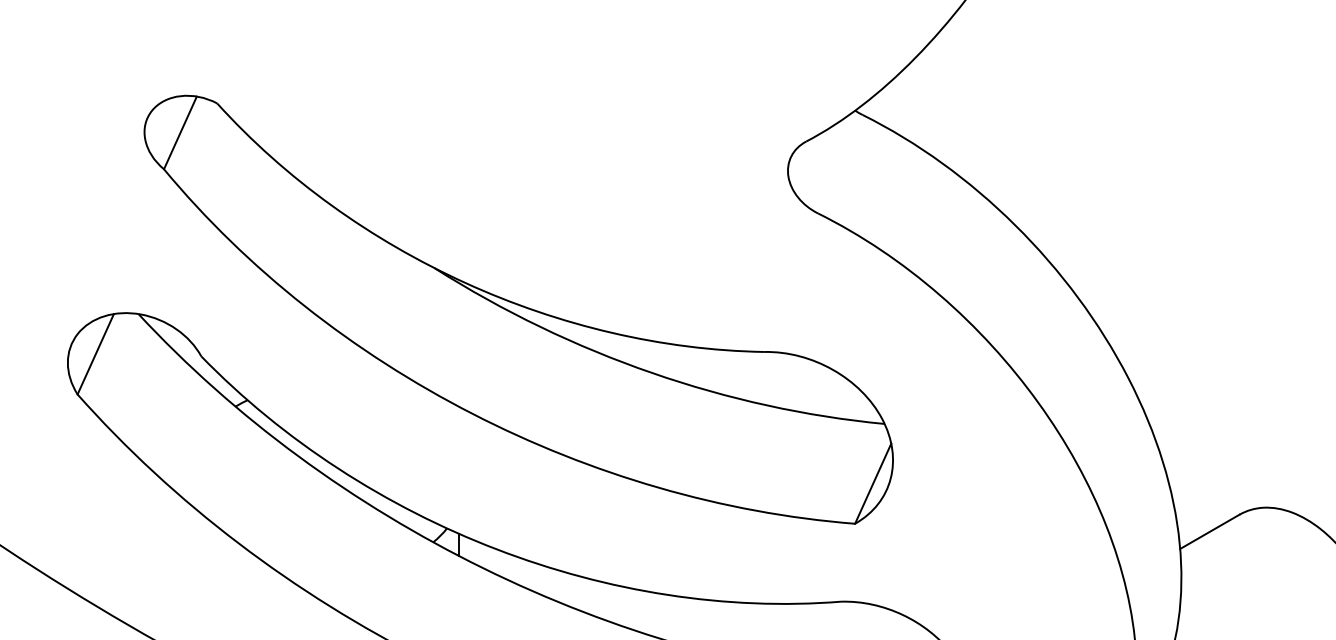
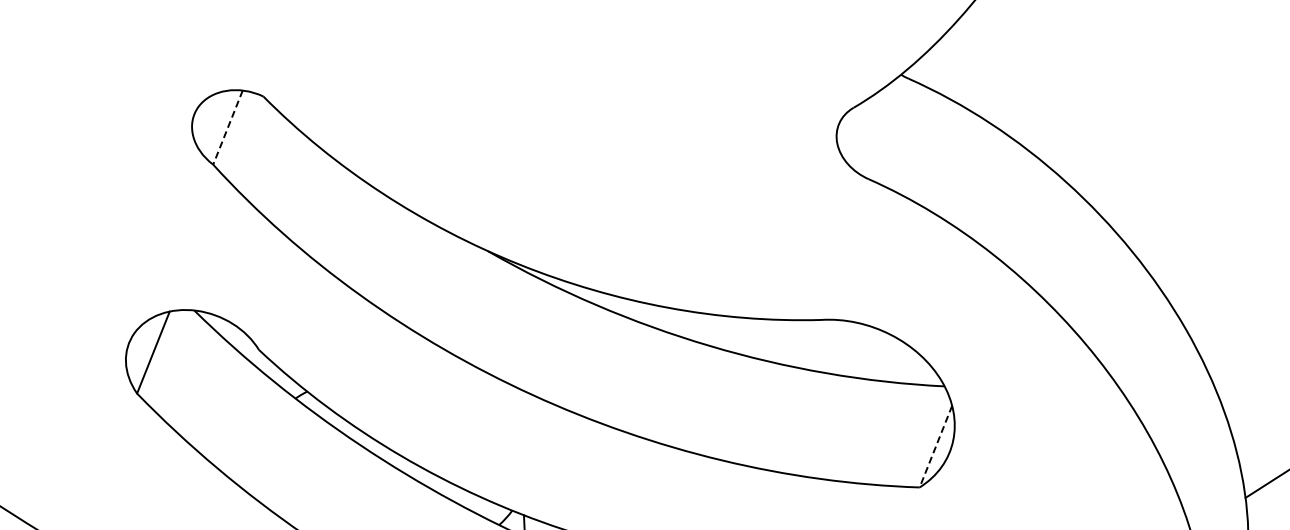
line: (180, 132) -> (228, 127), solid -> dashed
line: (873, 483) -> (936, 446), solid -> dashed

